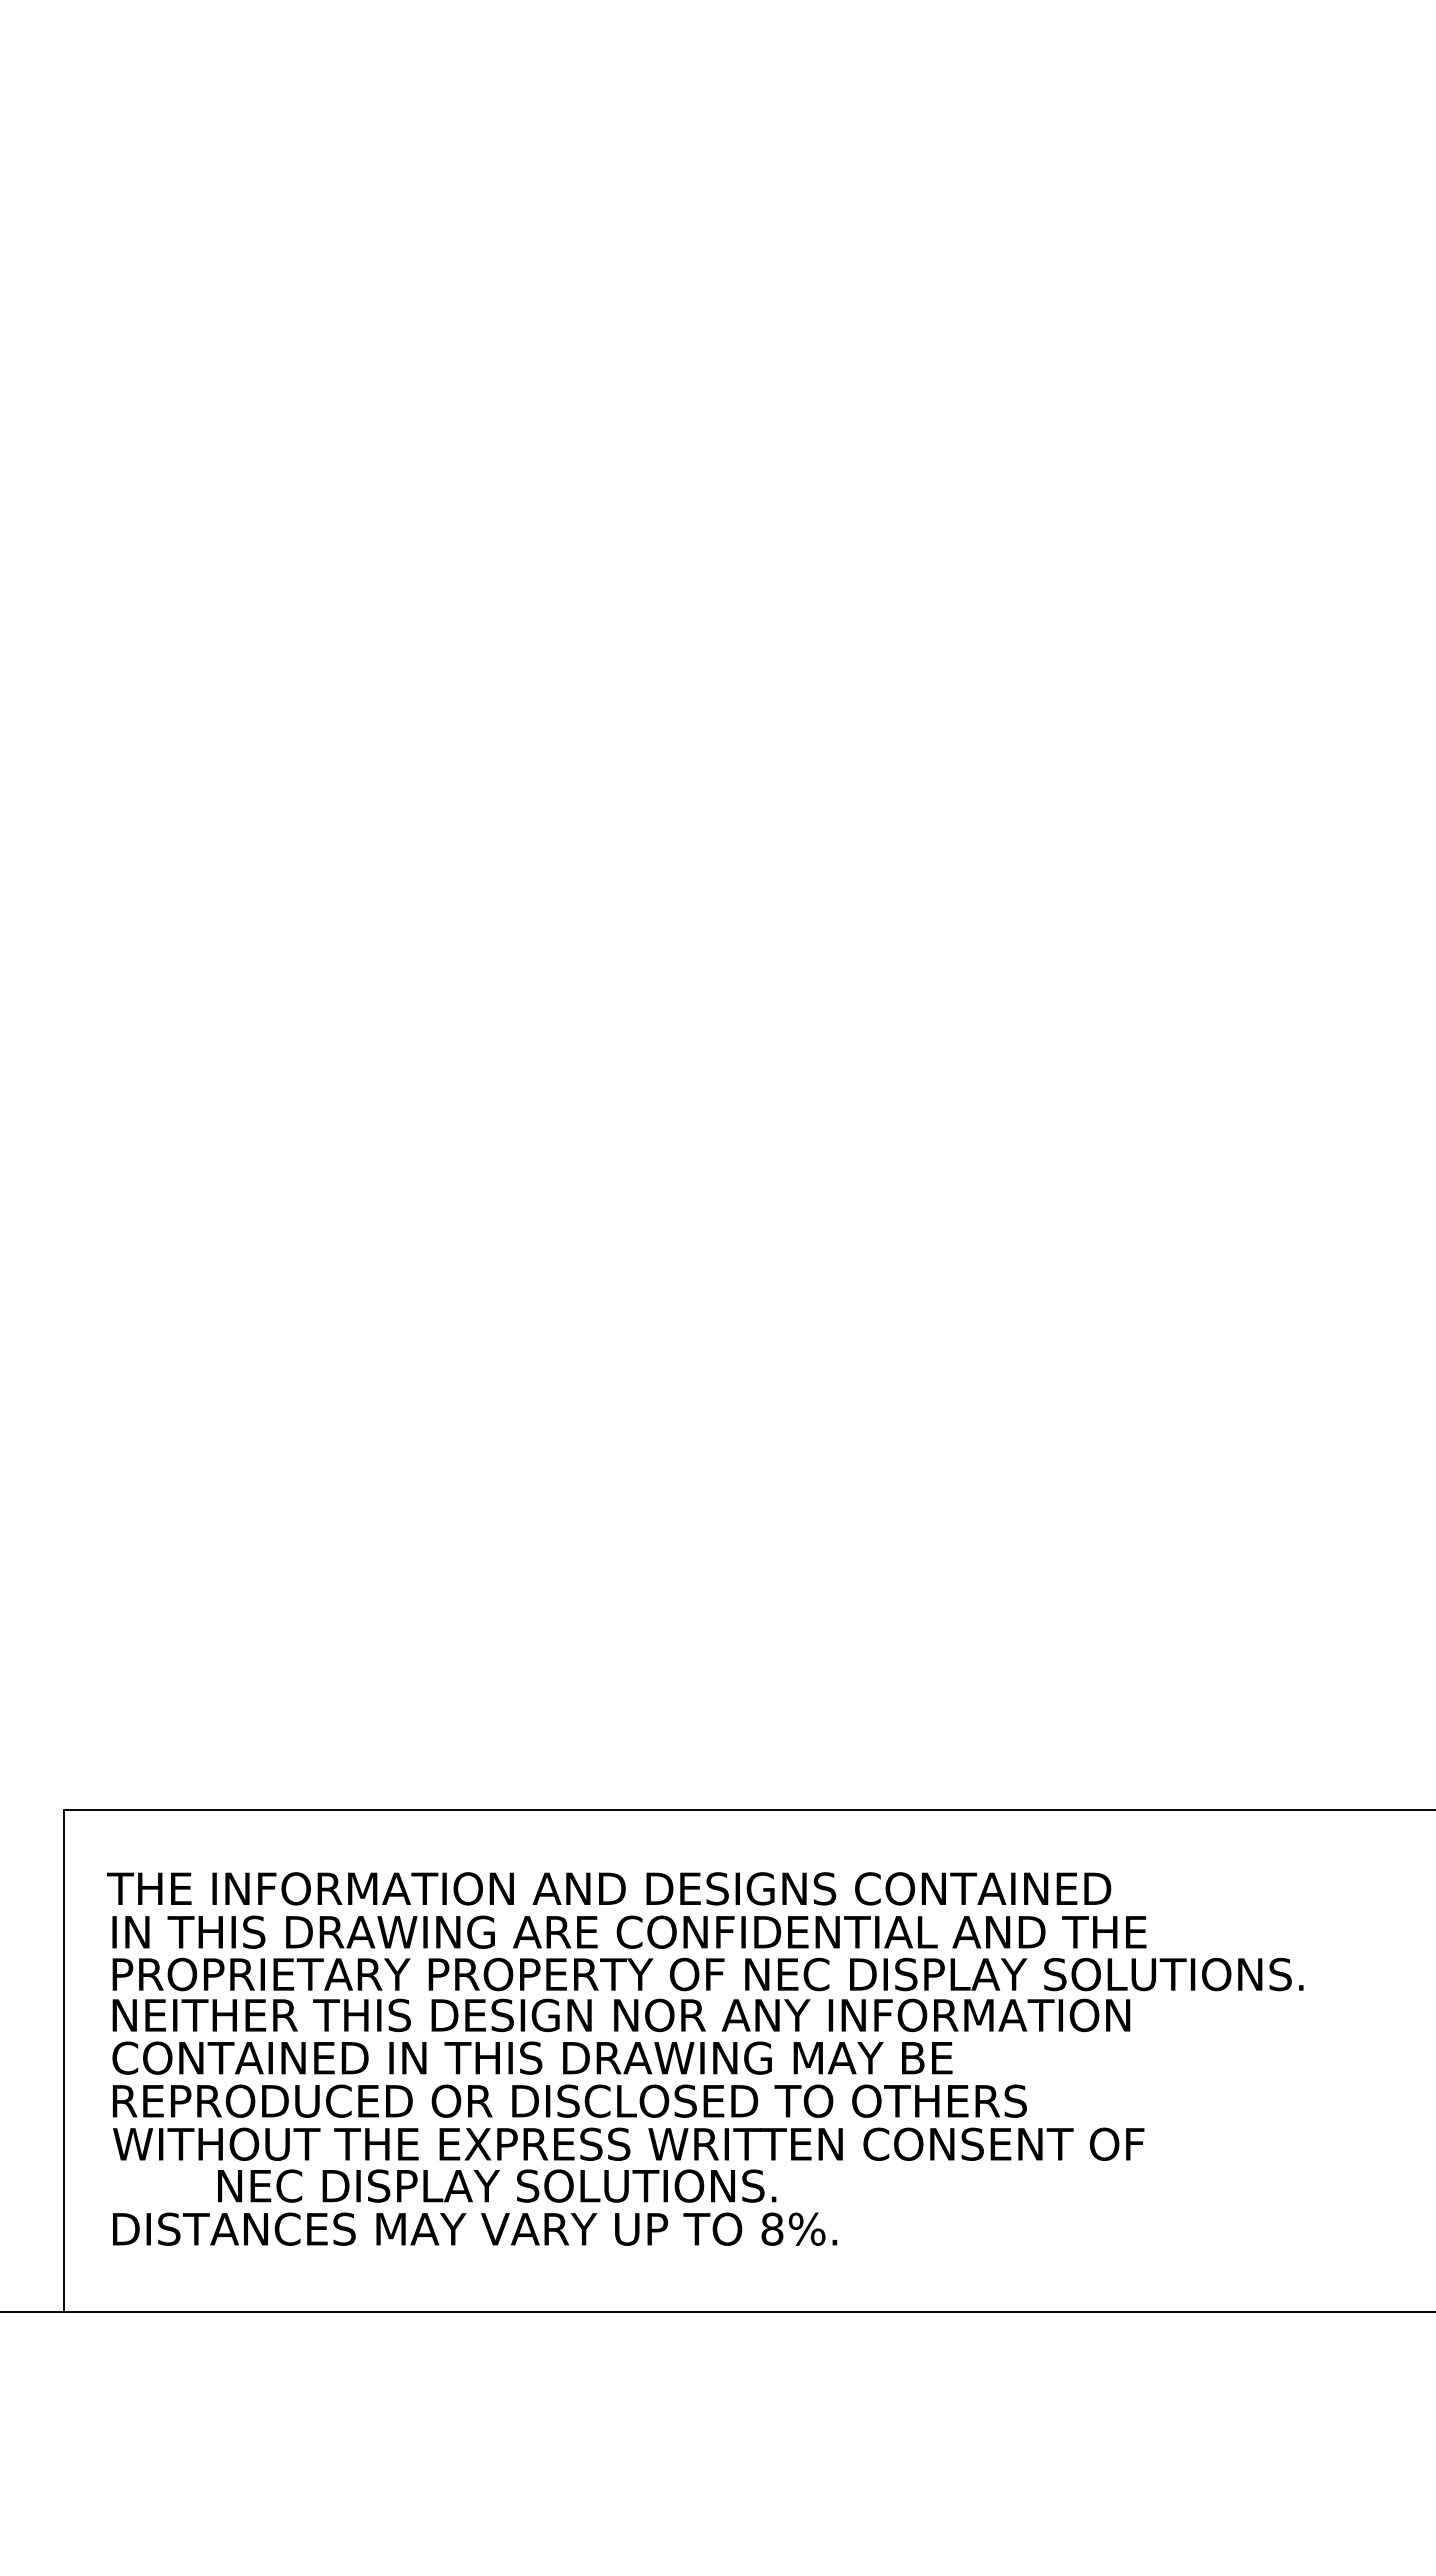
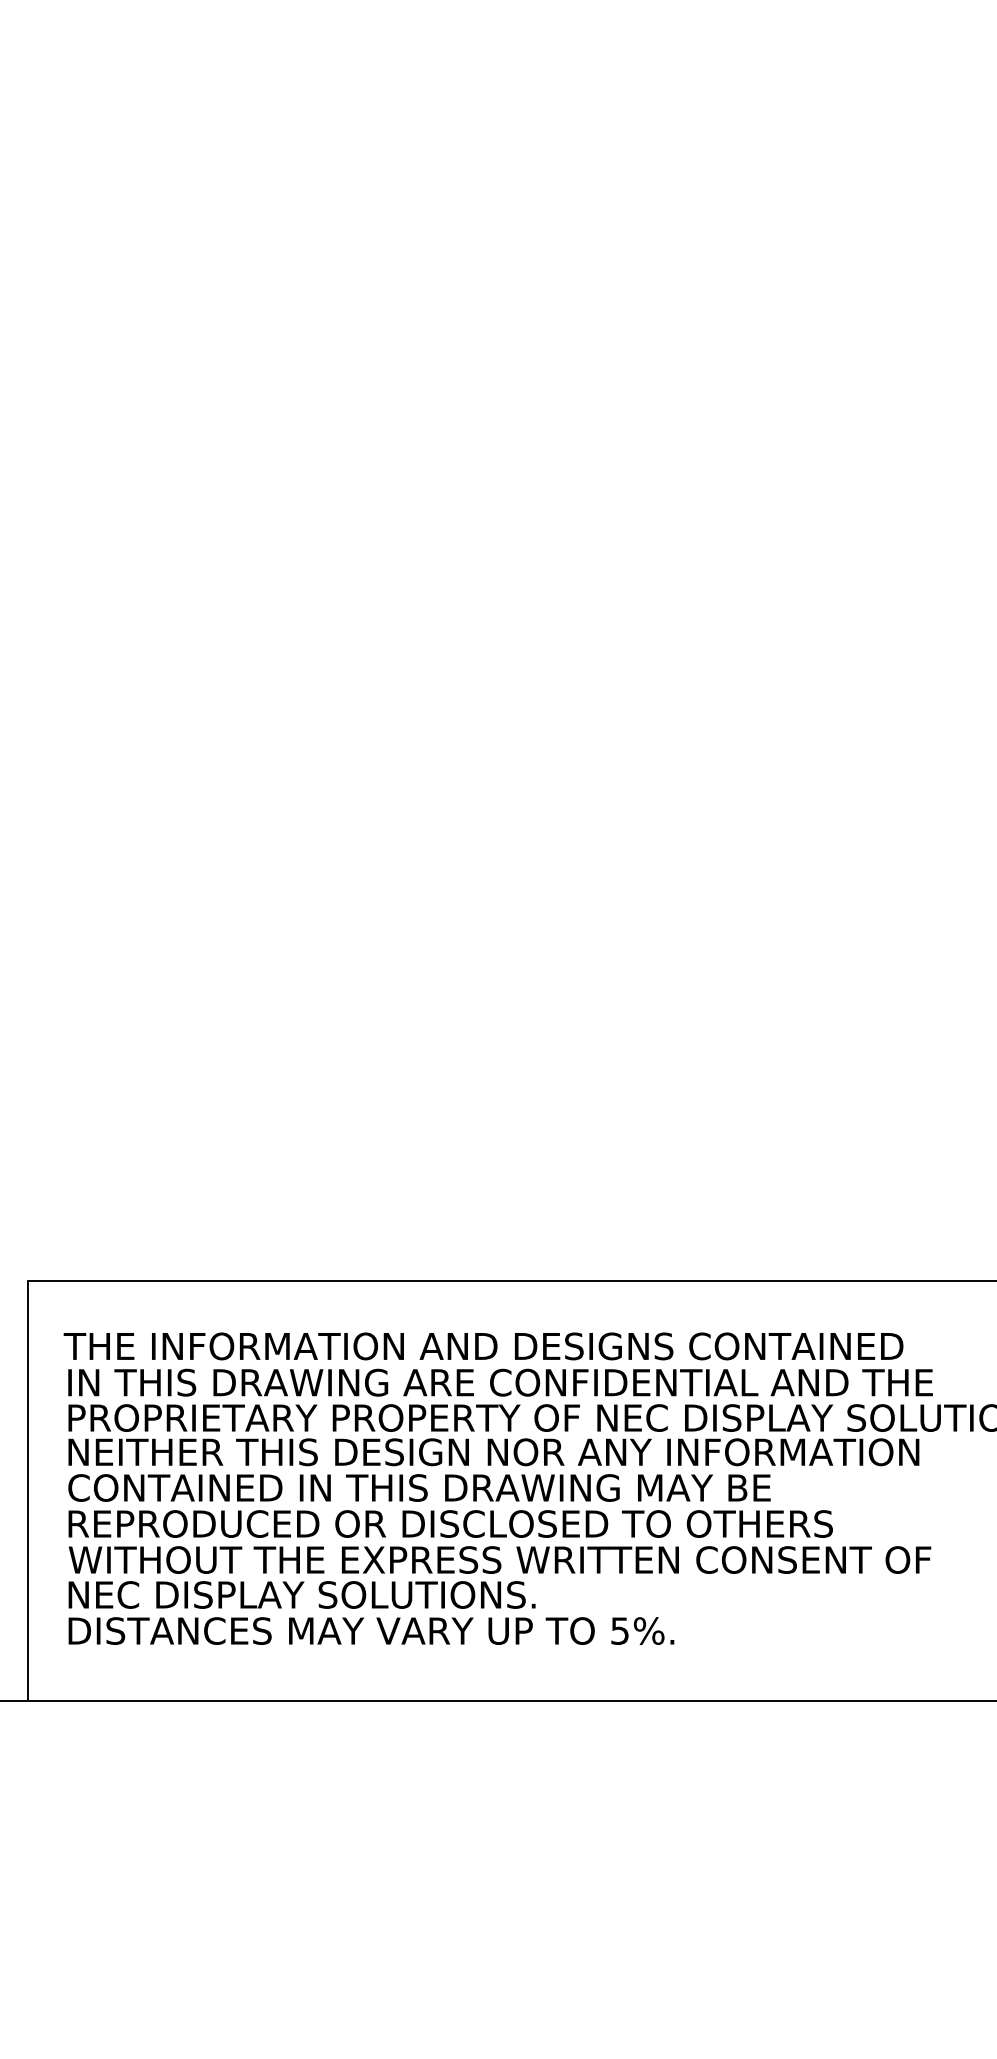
text: (497, 2185) -> (302, 1594), moved
text: (772, 2228) -> (620, 1630), 8%. -> 5%.

